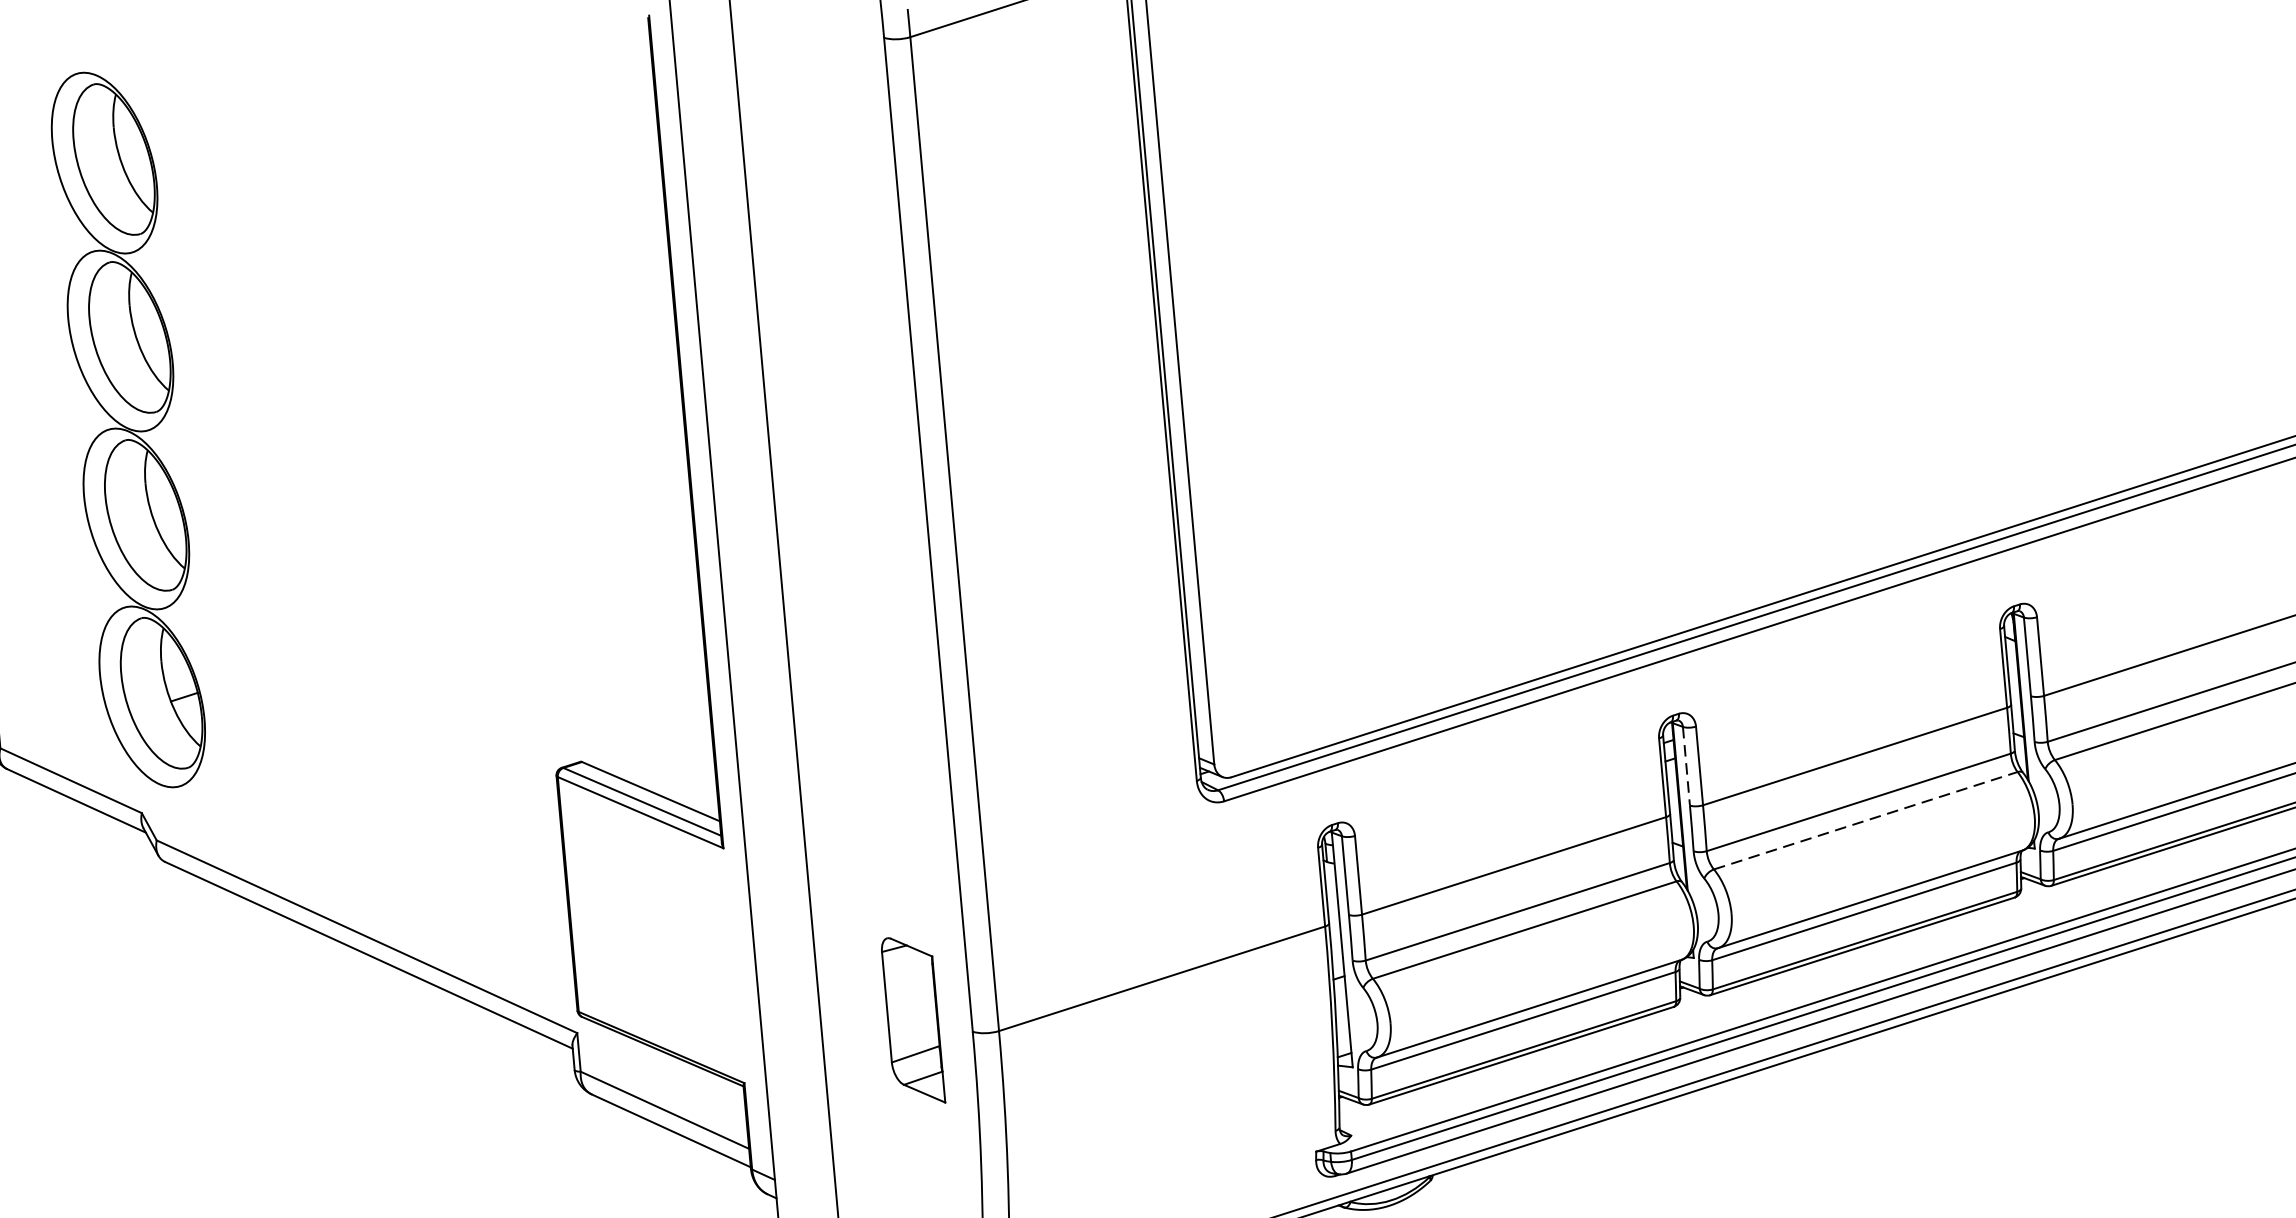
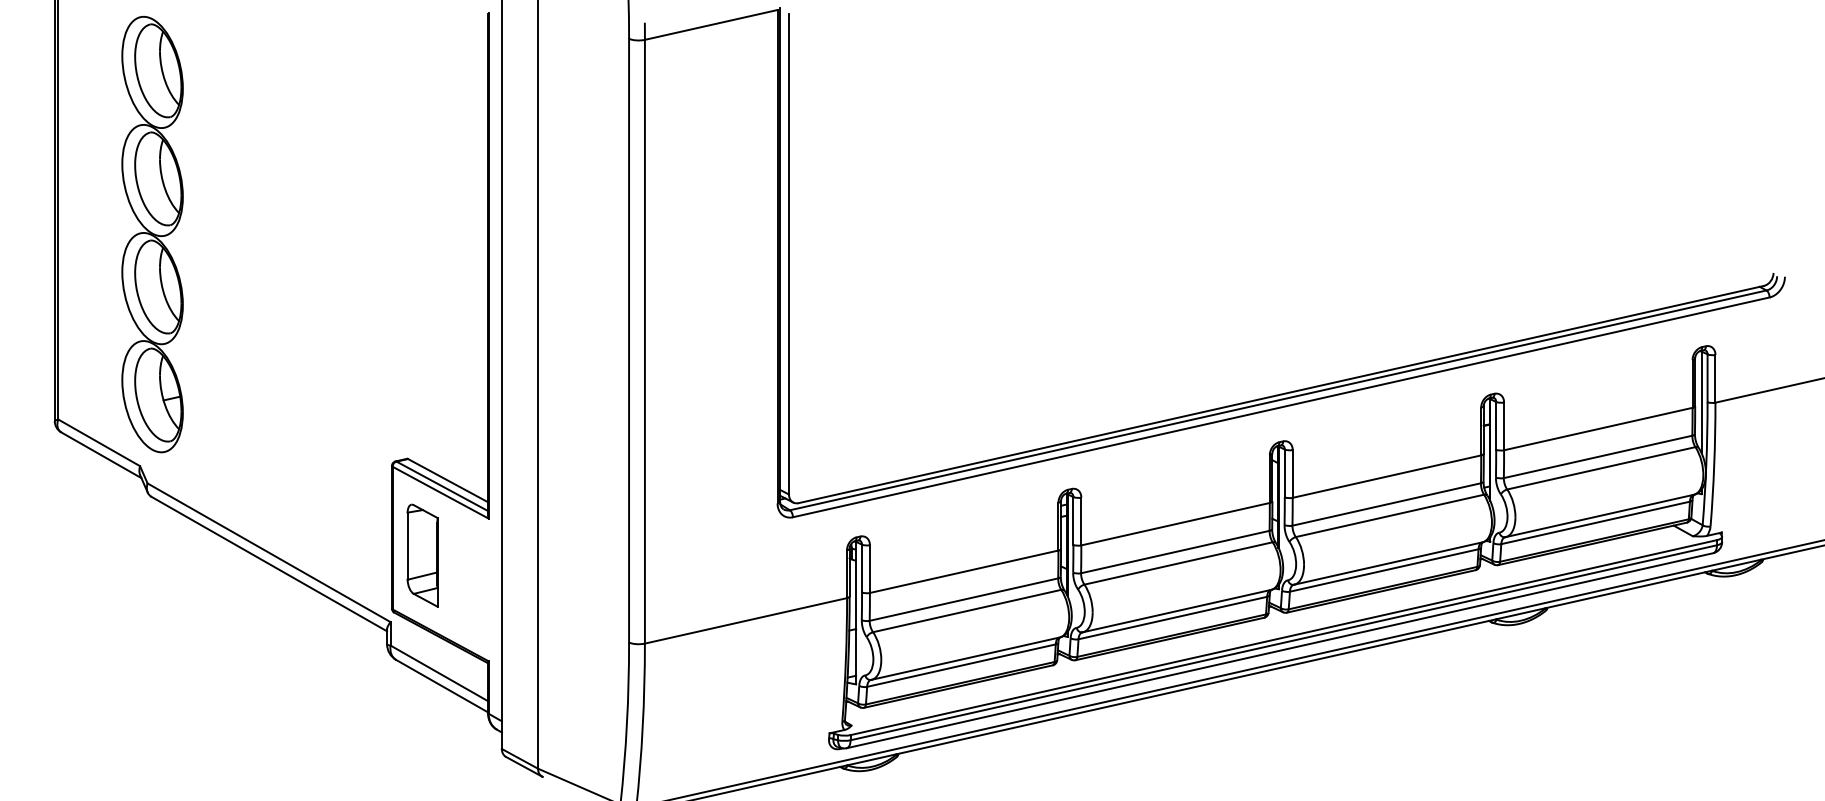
line: (1686, 765) -> (1073, 520), dashed -> solid
line: (1867, 820) -> (1179, 563), dashed -> solid
part: (912, 1020) -> (422, 555), moved

